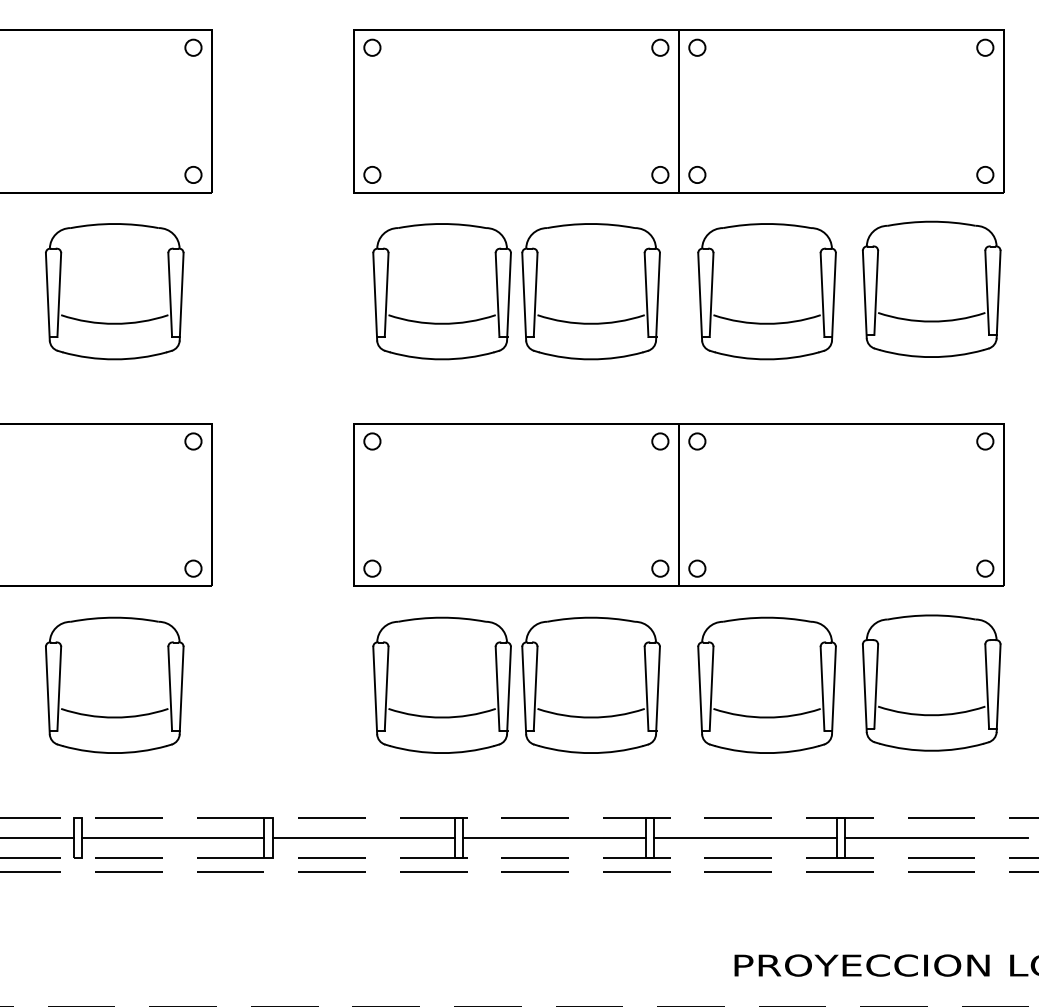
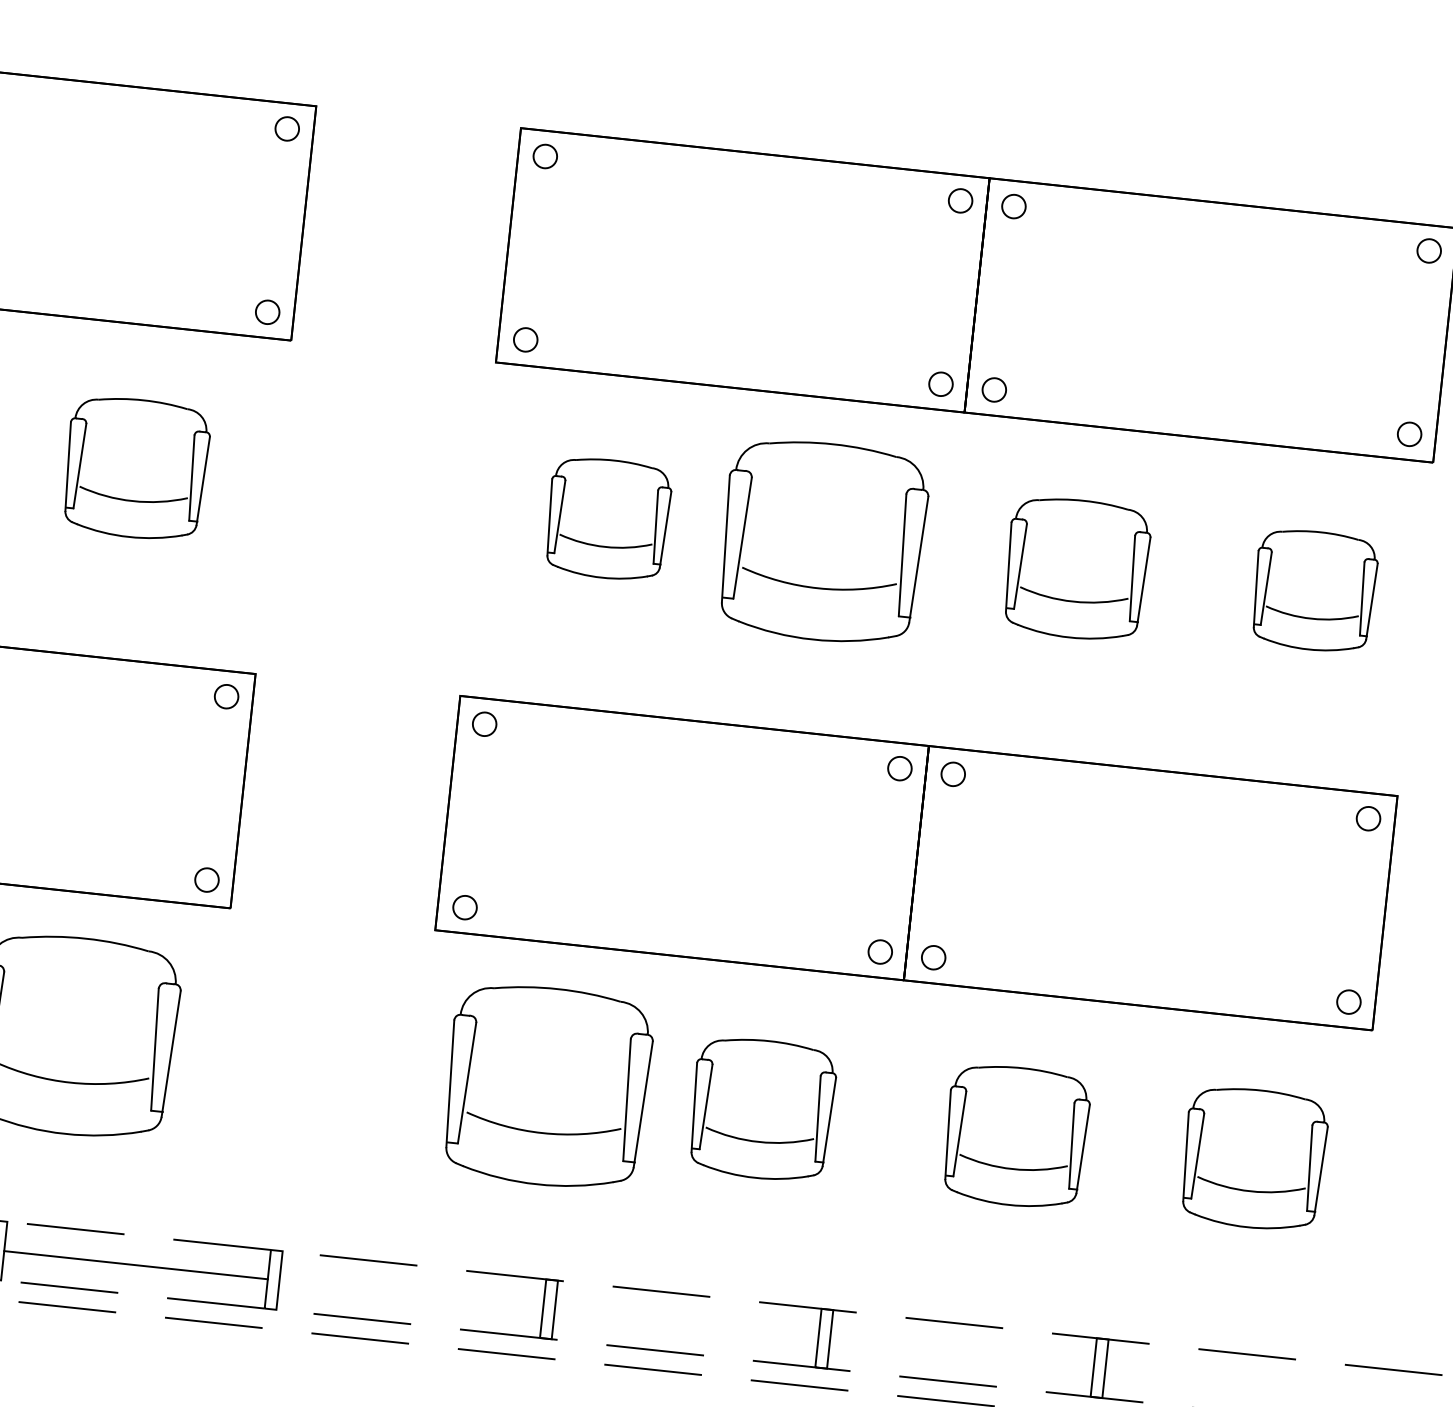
part: (931, 288) -> (1314, 589), size x0.6
part: (114, 291) -> (135, 468), size x0.7
part: (441, 291) -> (607, 518), size x0.6
part: (766, 291) -> (1076, 568), size x0.7
part: (931, 682) -> (1253, 1157), size x0.7
part: (590, 684) -> (761, 1108), size x0.7
part: (766, 684) -> (1015, 1135), size x0.7
line: (363, 837) -> (410, 1293), removed
line: (554, 837) -> (686, 1323), removed
line: (745, 837) -> (961, 1352), removed
line: (936, 837) -> (1237, 1382), removed

